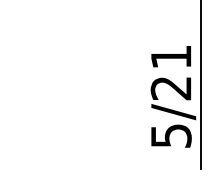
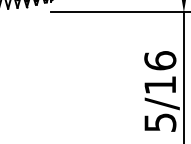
text: (171, 72) -> (160, 72), 5/21 -> 5/16

